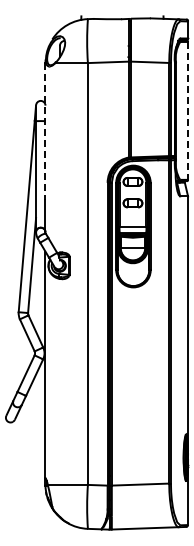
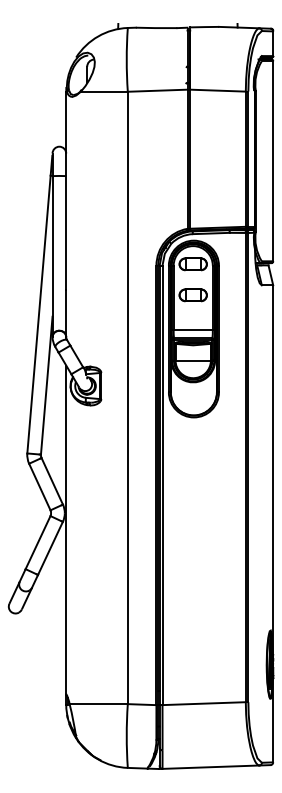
line: (188, 110) -> (273, 160), dashed -> solid
line: (45, 131) -> (66, 191), dashed -> solid

